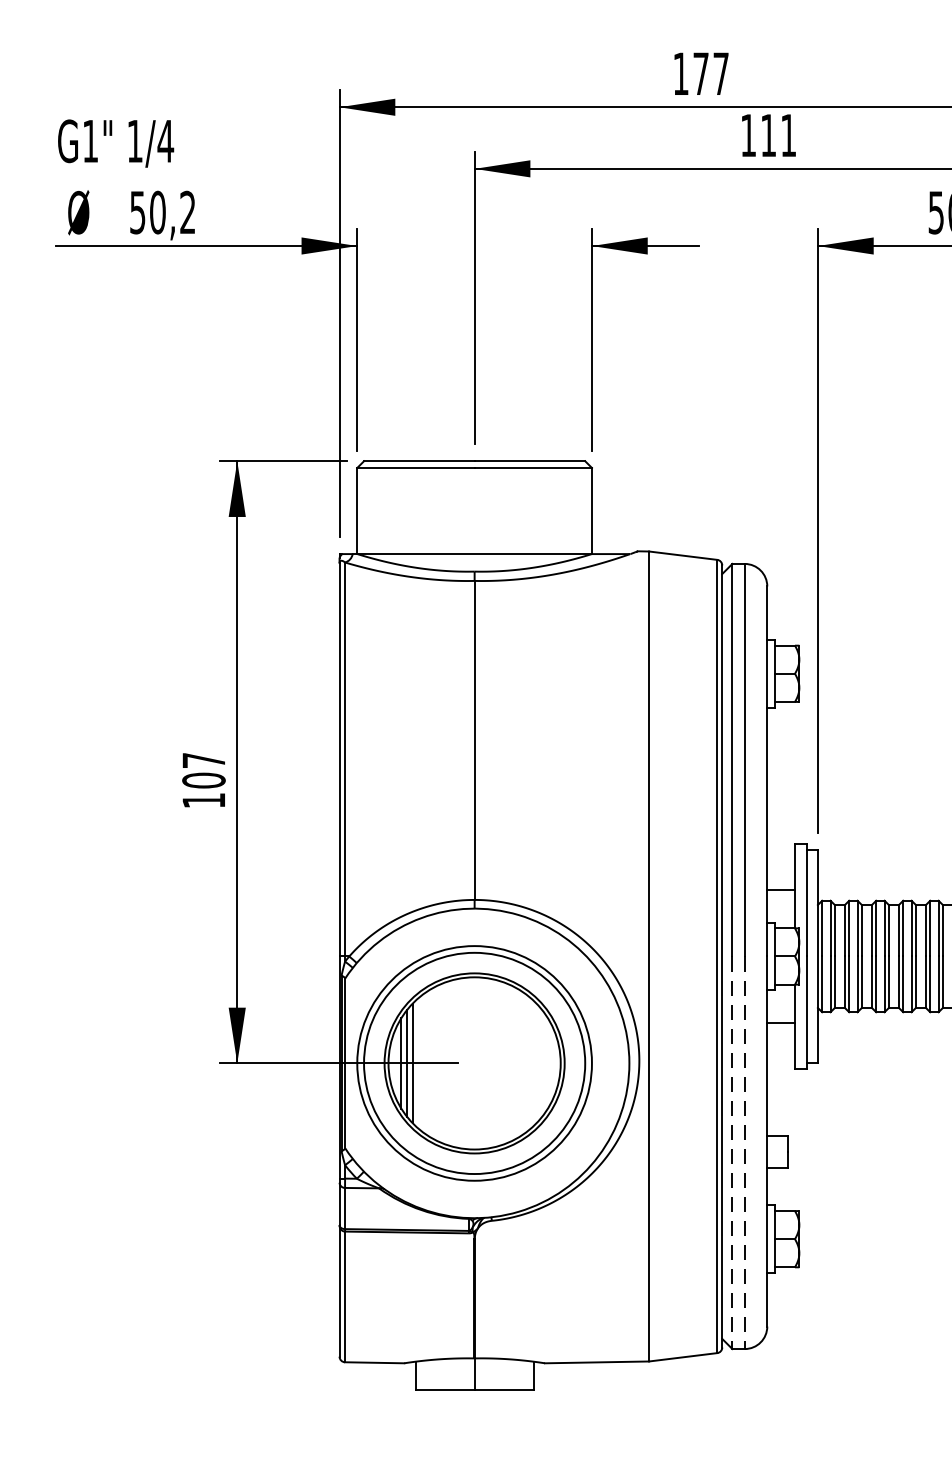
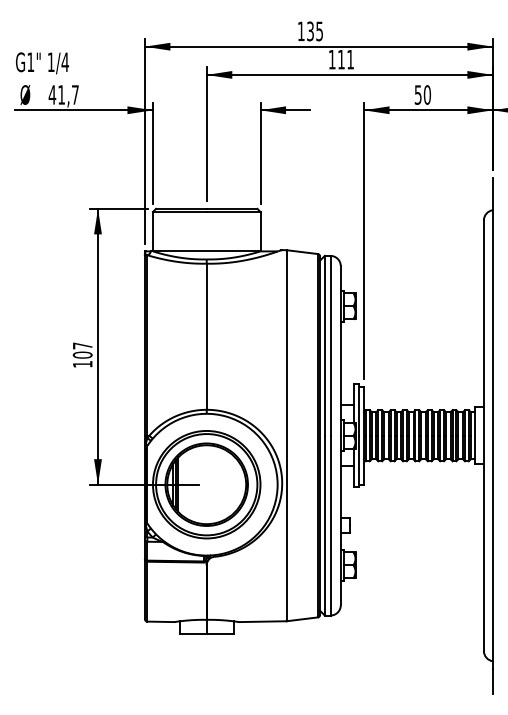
text: (709, 74) -> (314, 31), 177 -> 135
text: (161, 211) -> (63, 94), 50,2 -> 41,7
line: (731, 1152) -> (324, 525), dashed -> solid
line: (744, 1152) -> (330, 525), dashed -> solid

